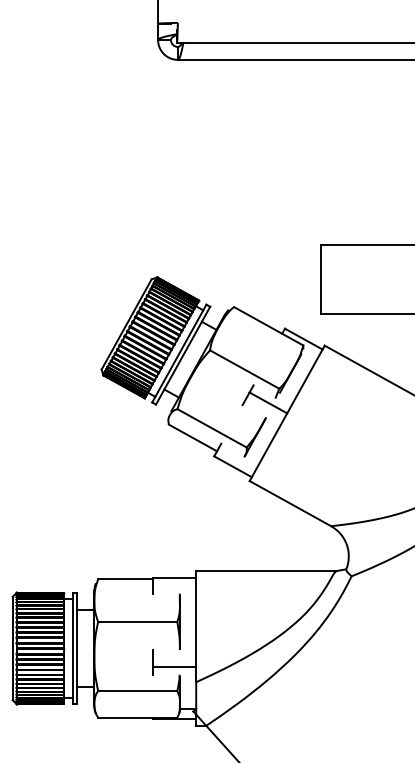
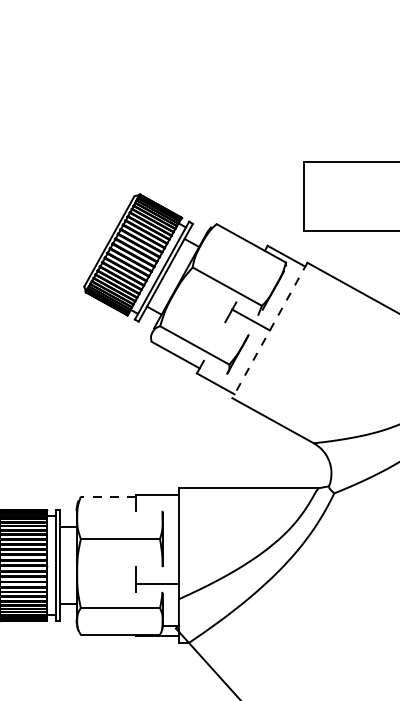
line: (286, 413) -> (269, 330), solid -> dashed
line: (125, 579) -> (108, 496), solid -> dashed

